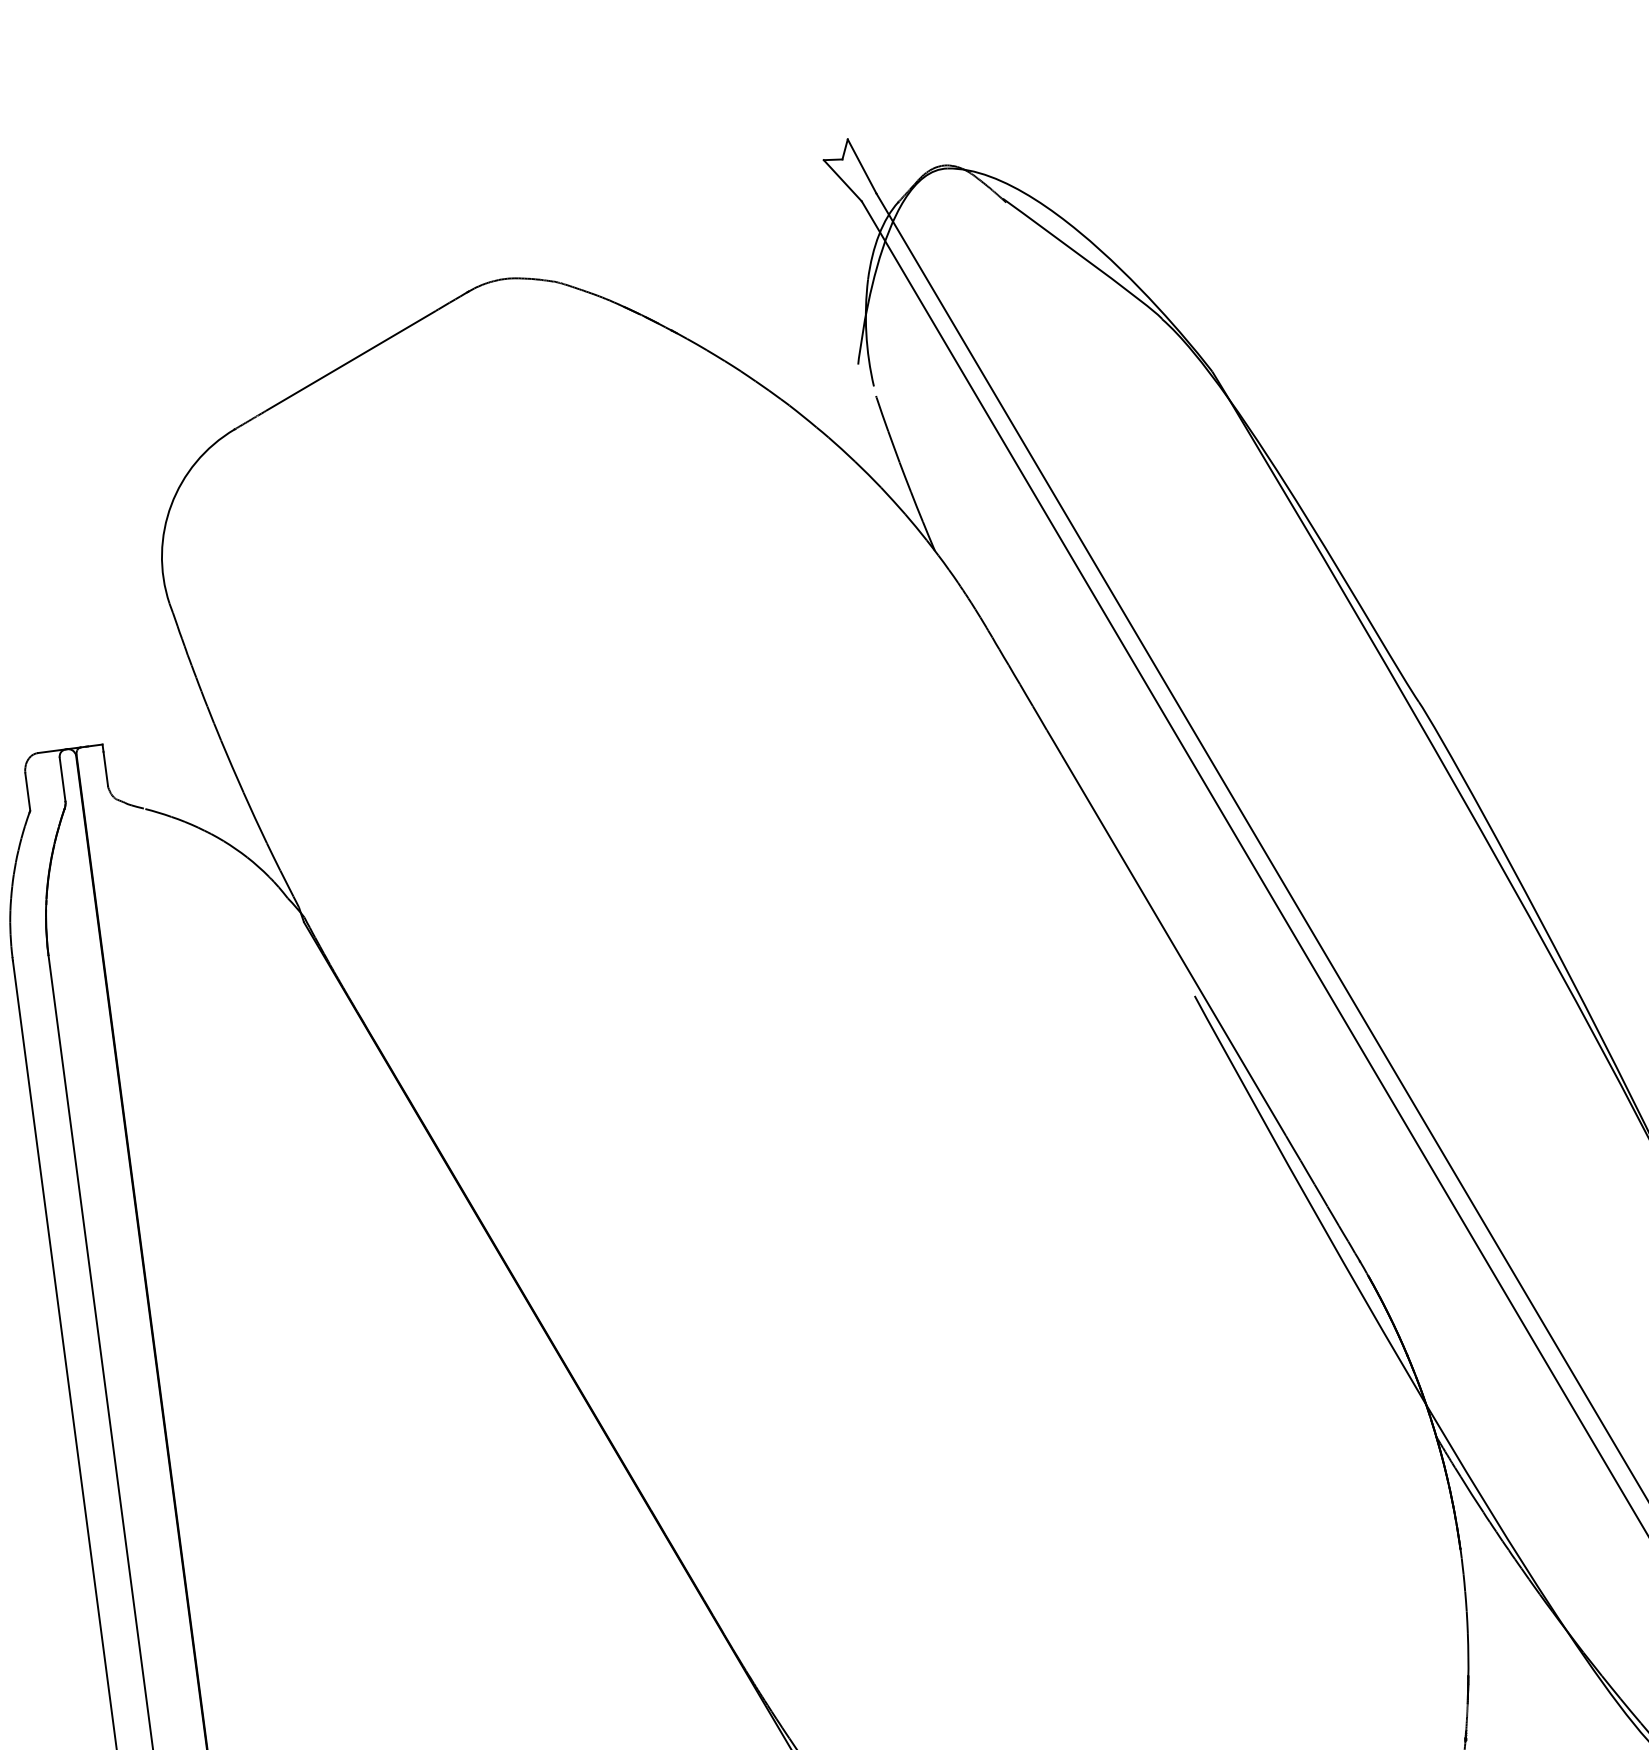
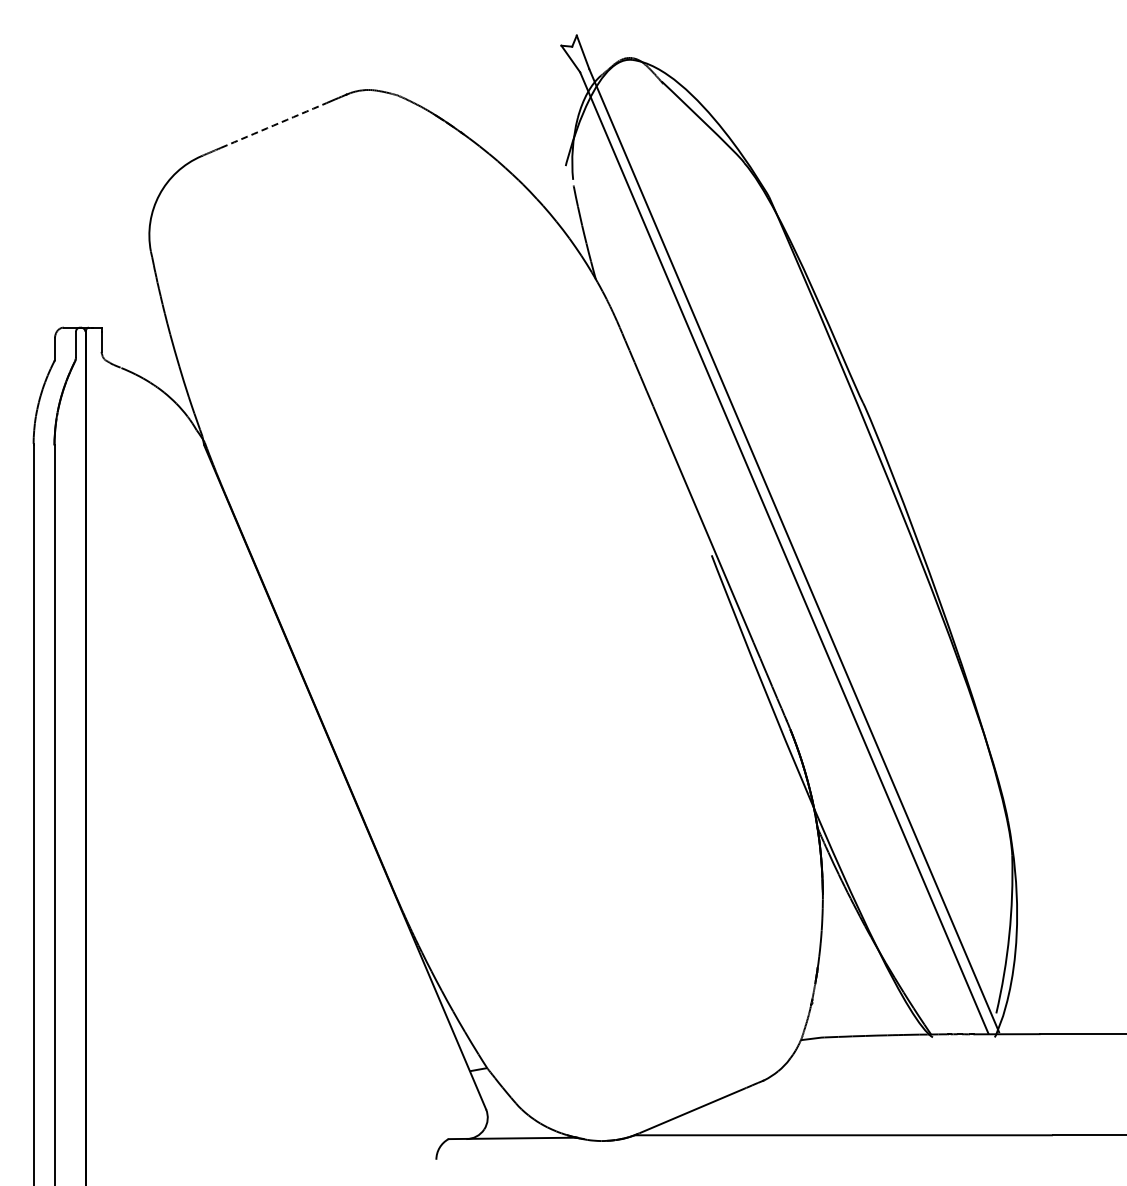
arc: (350, 360) -> (273, 125), solid -> dashed

